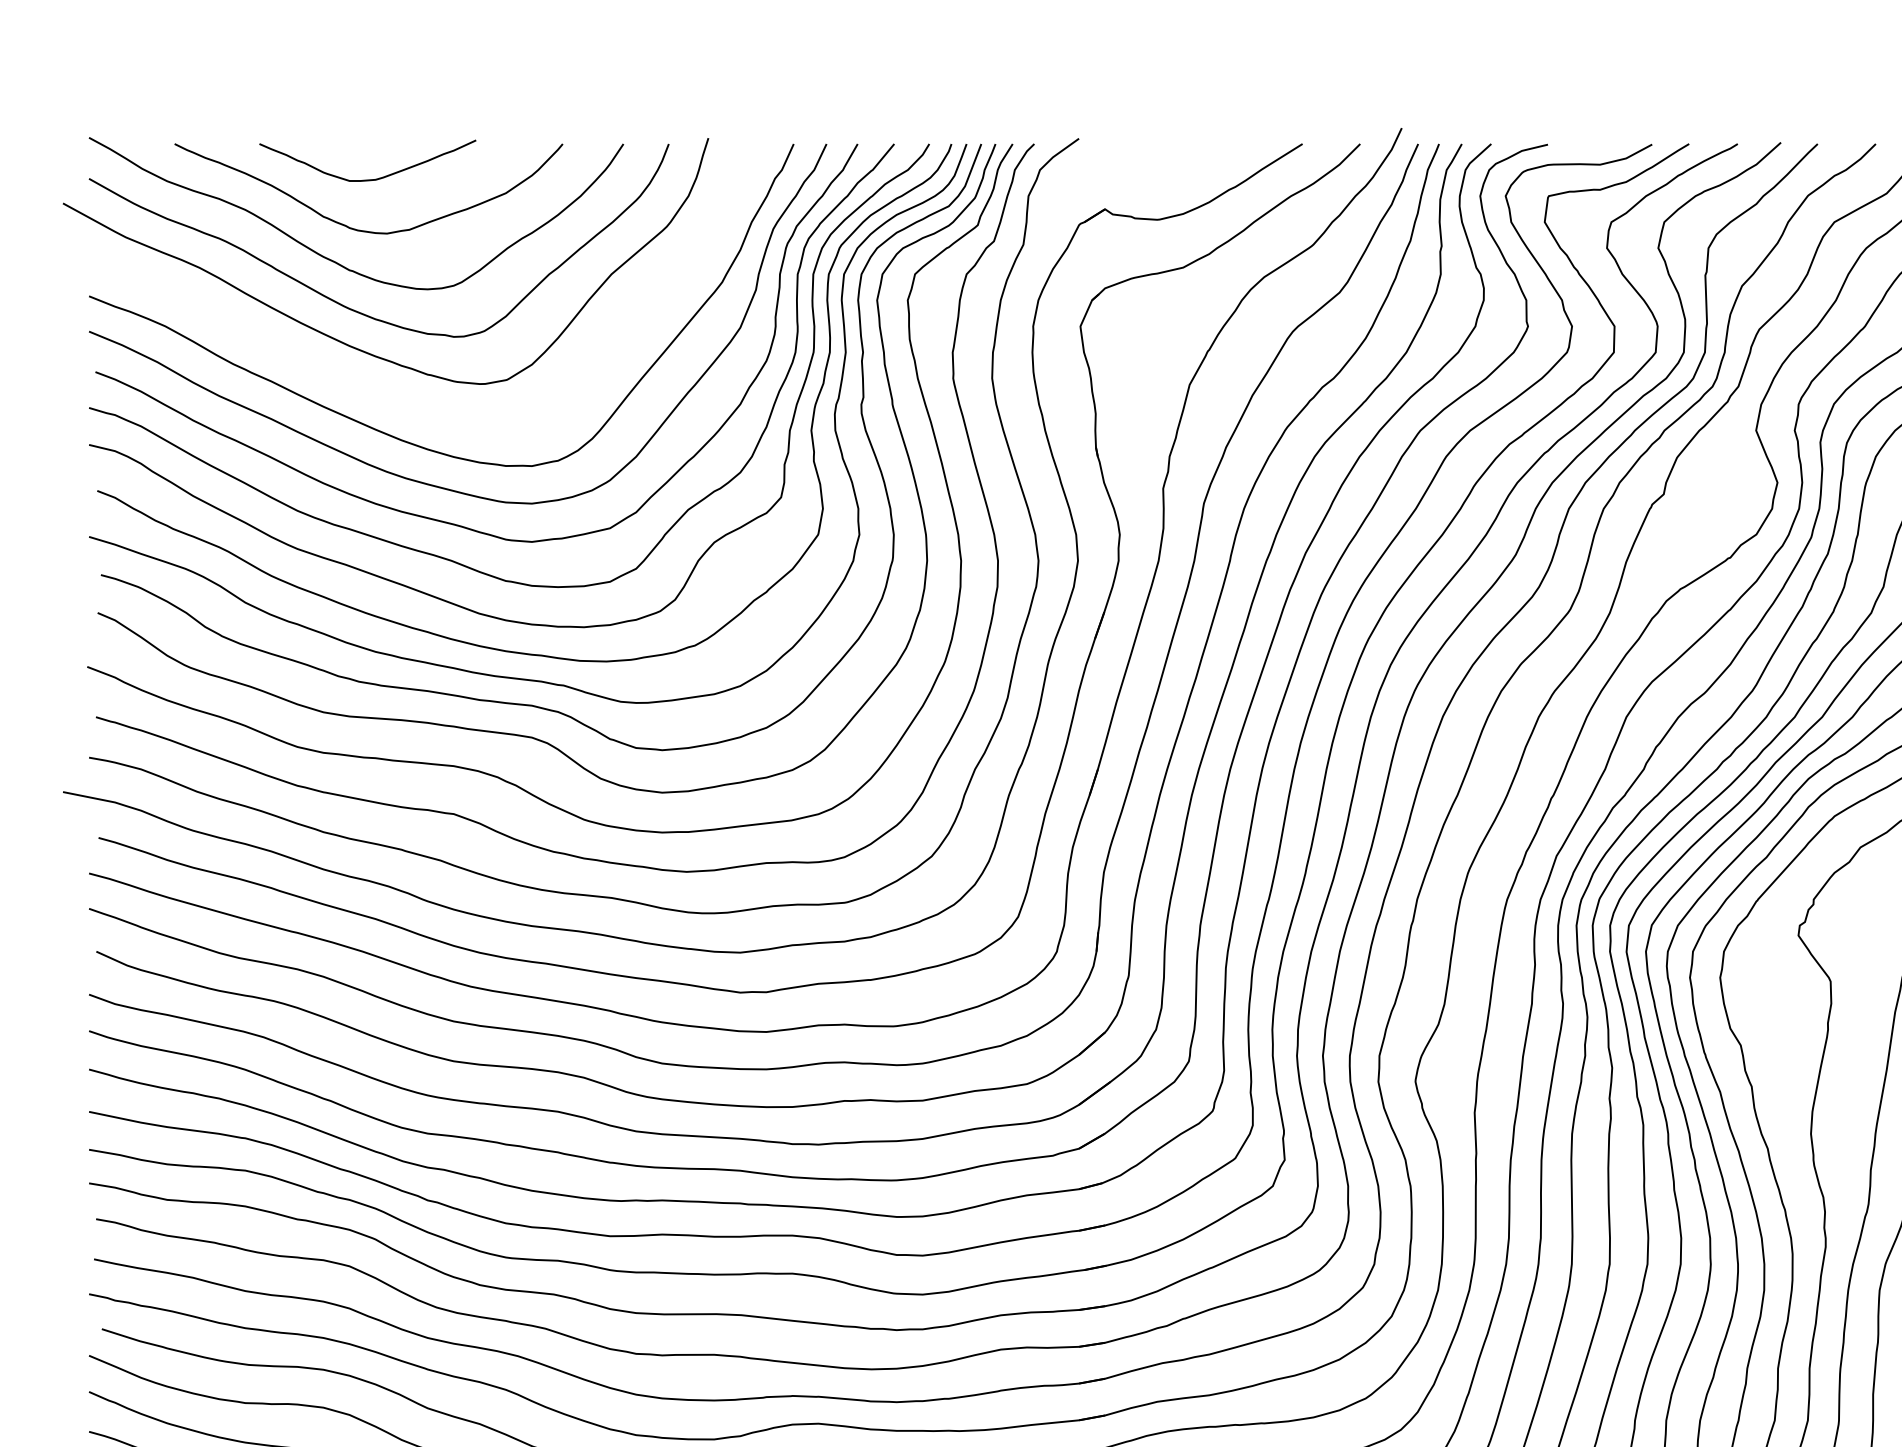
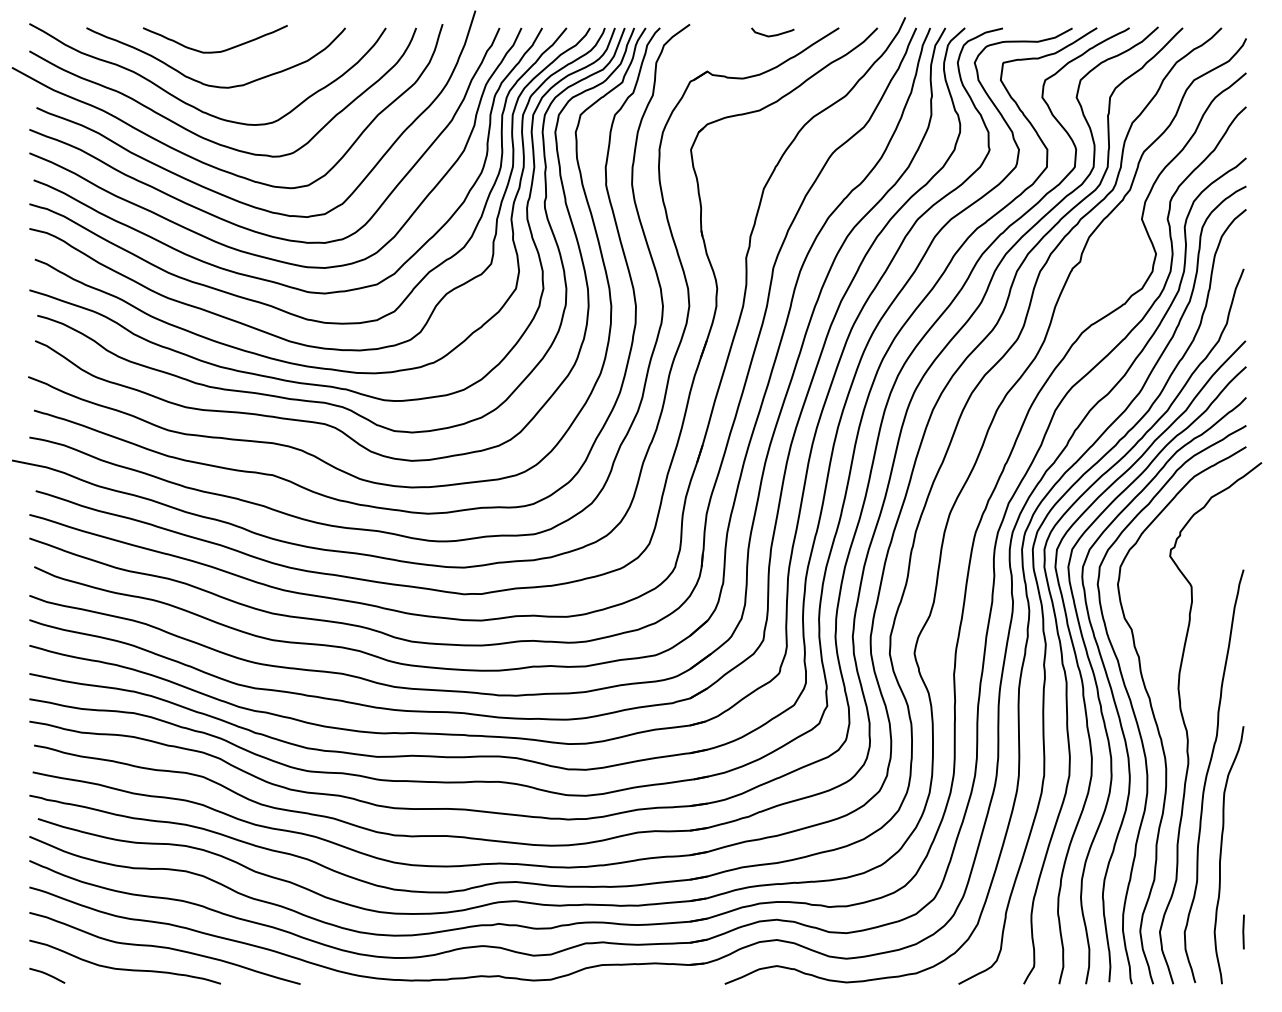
curve: (1204, 153) -> (773, 34), added
curve: (381, 393) -> (224, 194), added

